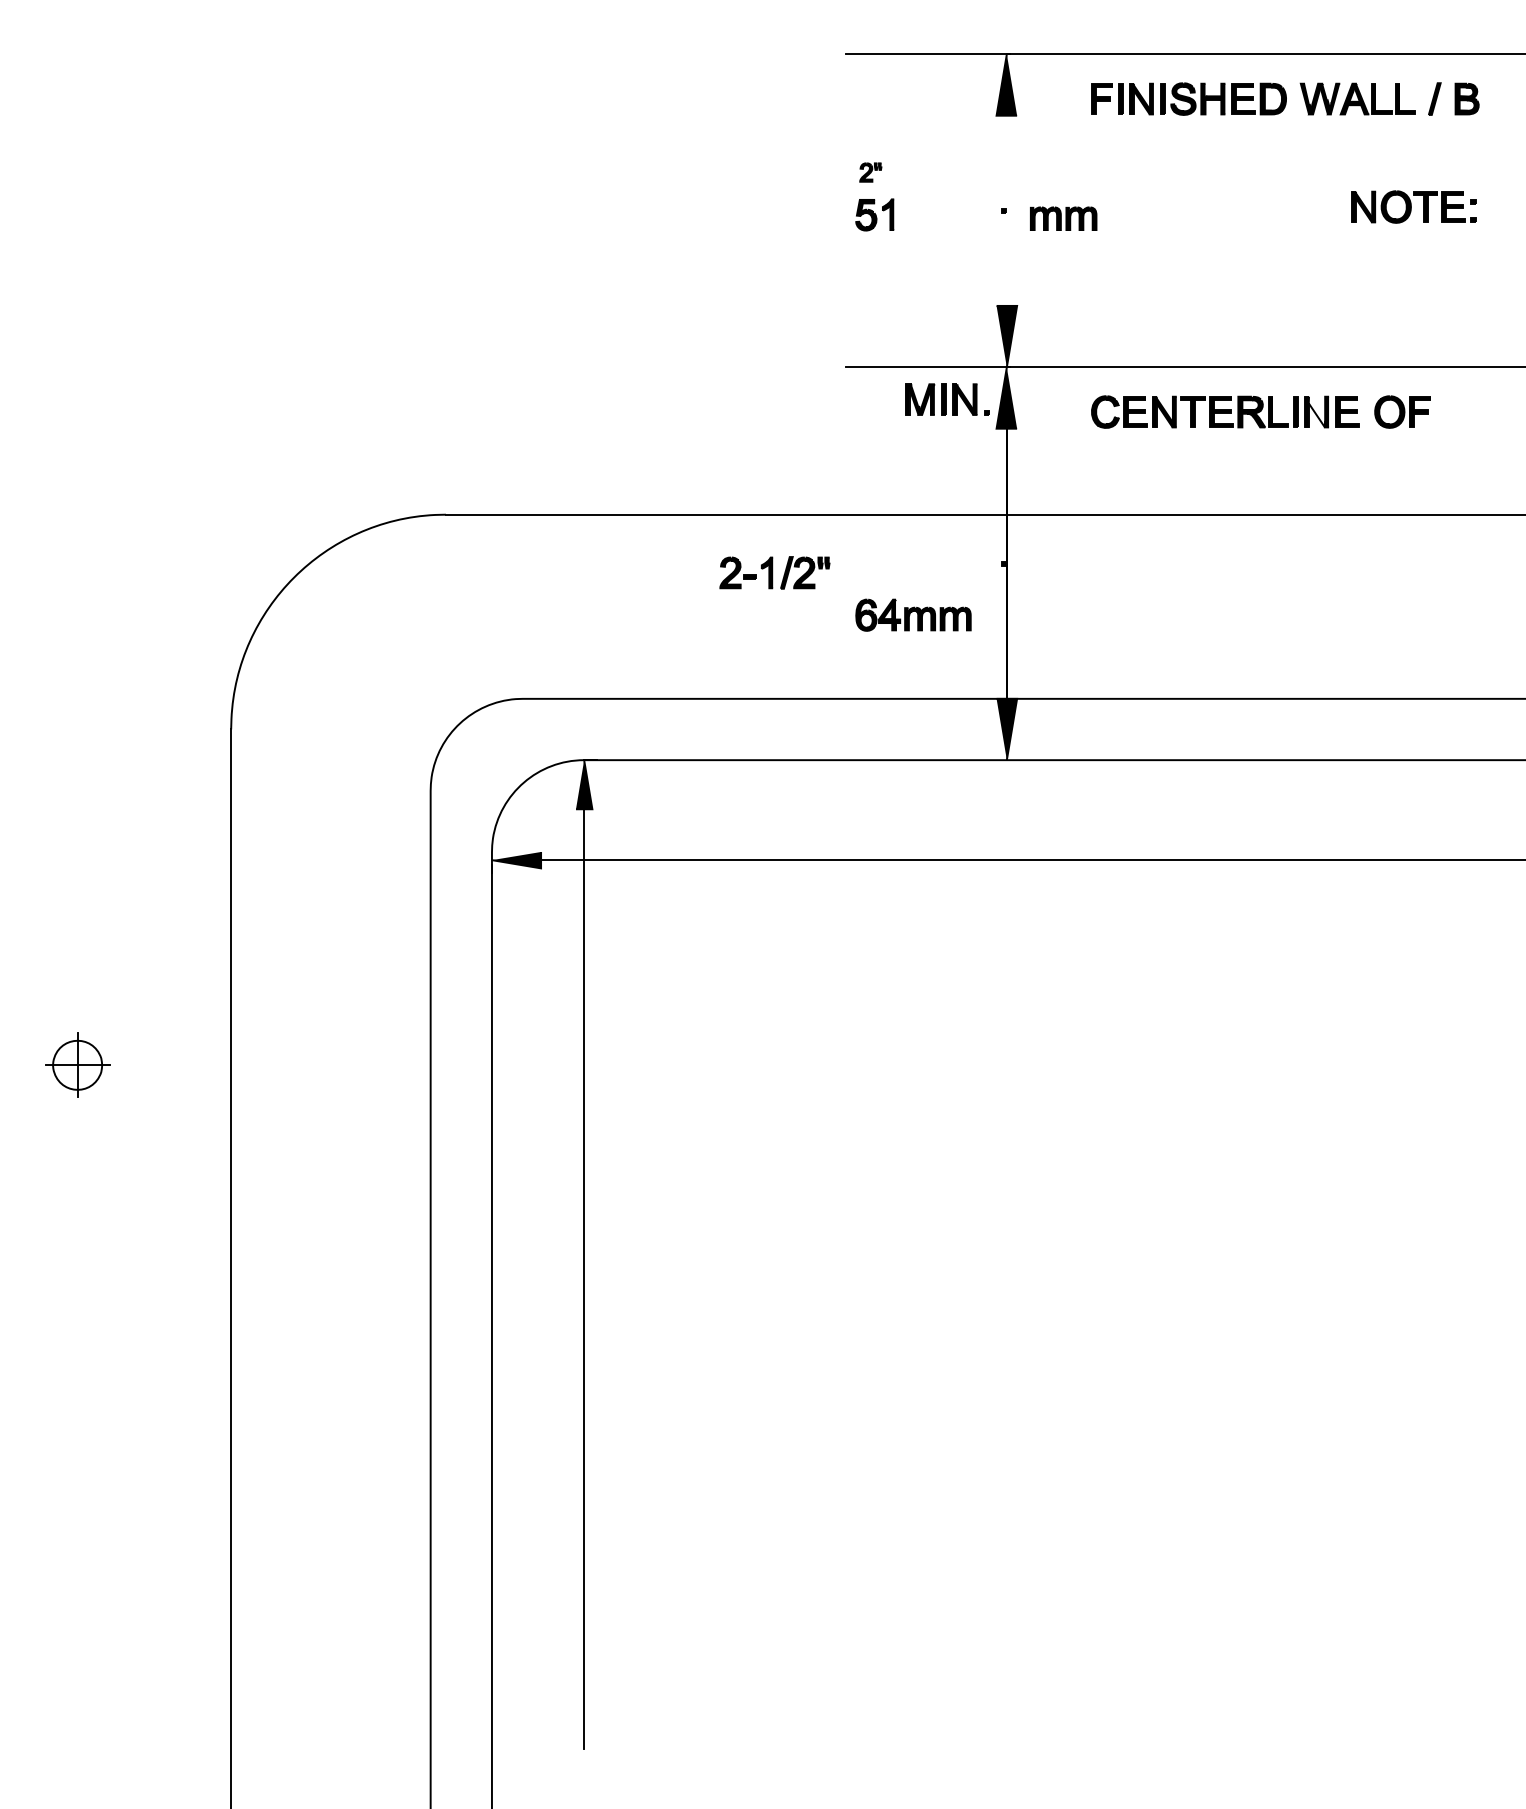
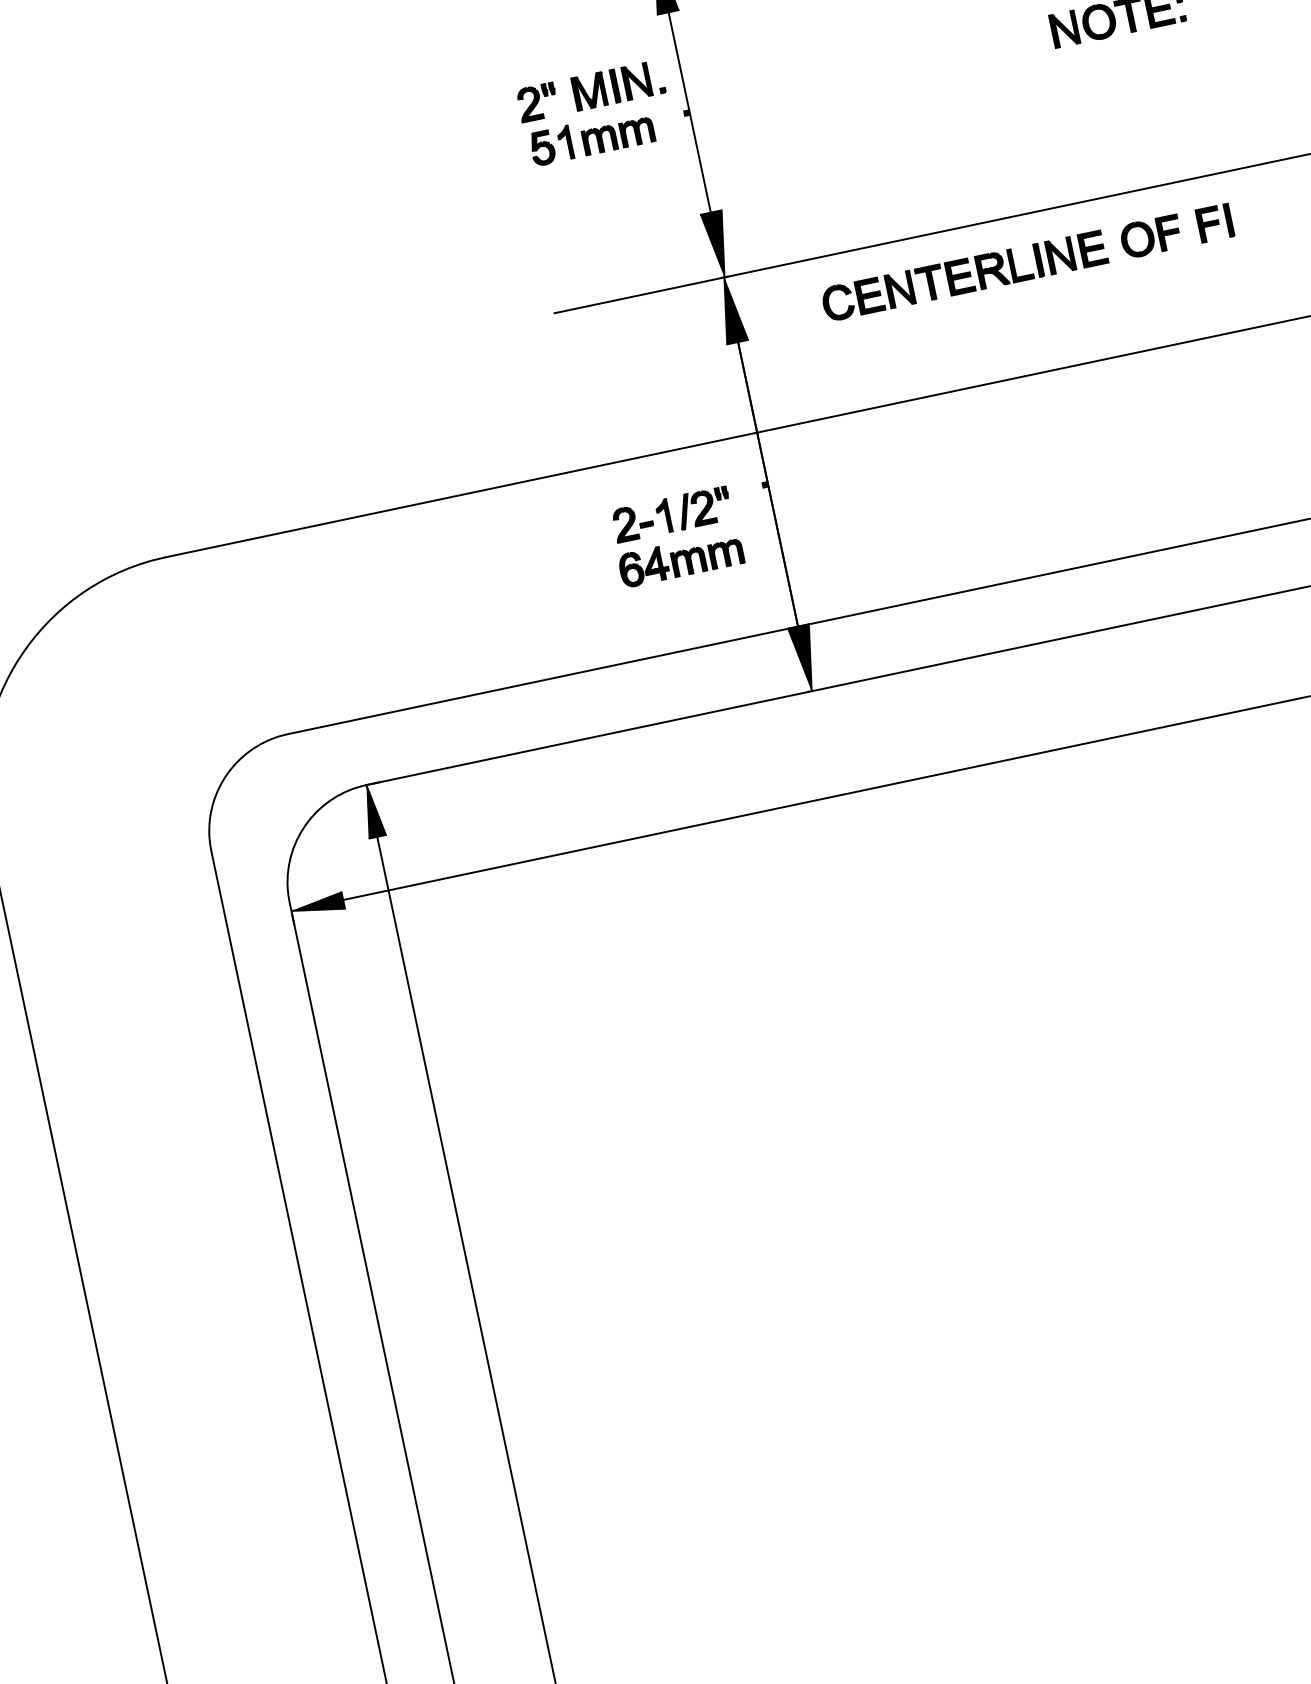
part: (870, 172) -> (537, 102), size x1.67
line: (1006, 210) -> (689, 112), added
part: (1063, 218) -> (618, 135), moved
part: (947, 399) -> (618, 85), moved
fill: (1316, 411) -> (1060, 255), added
part: (1462, 411) -> (1214, 222), added
part: (774, 572) -> (671, 514), moved

